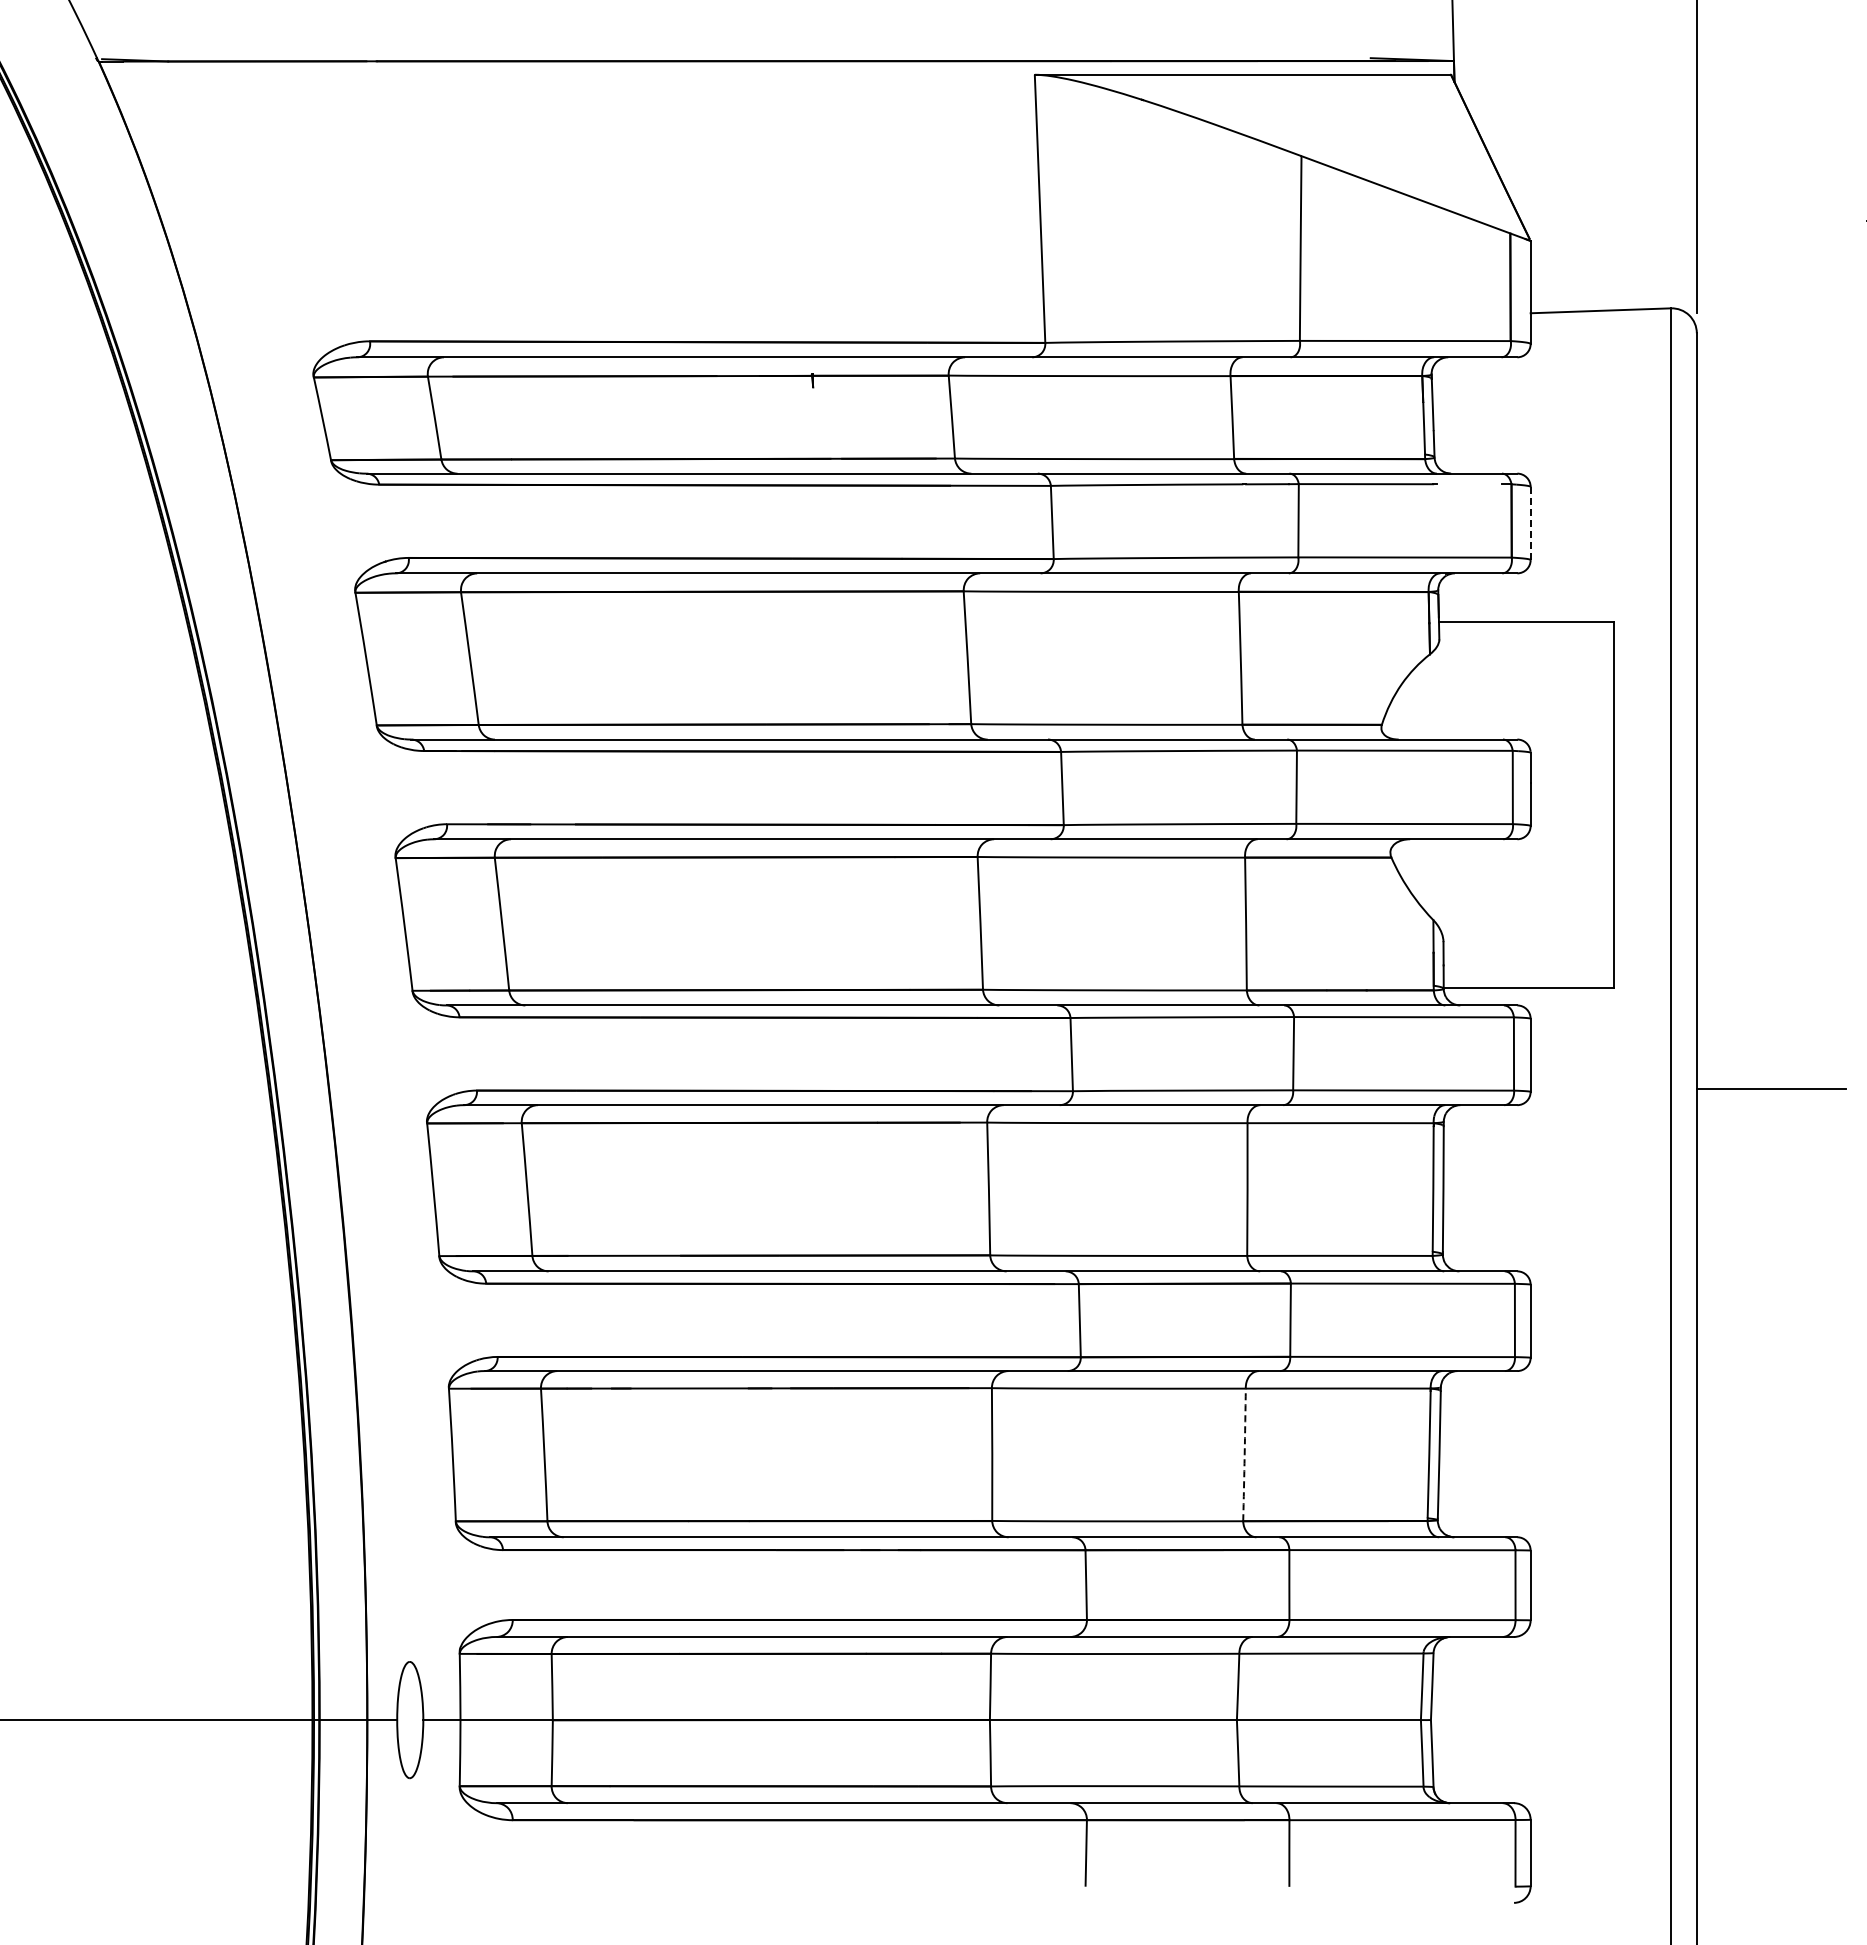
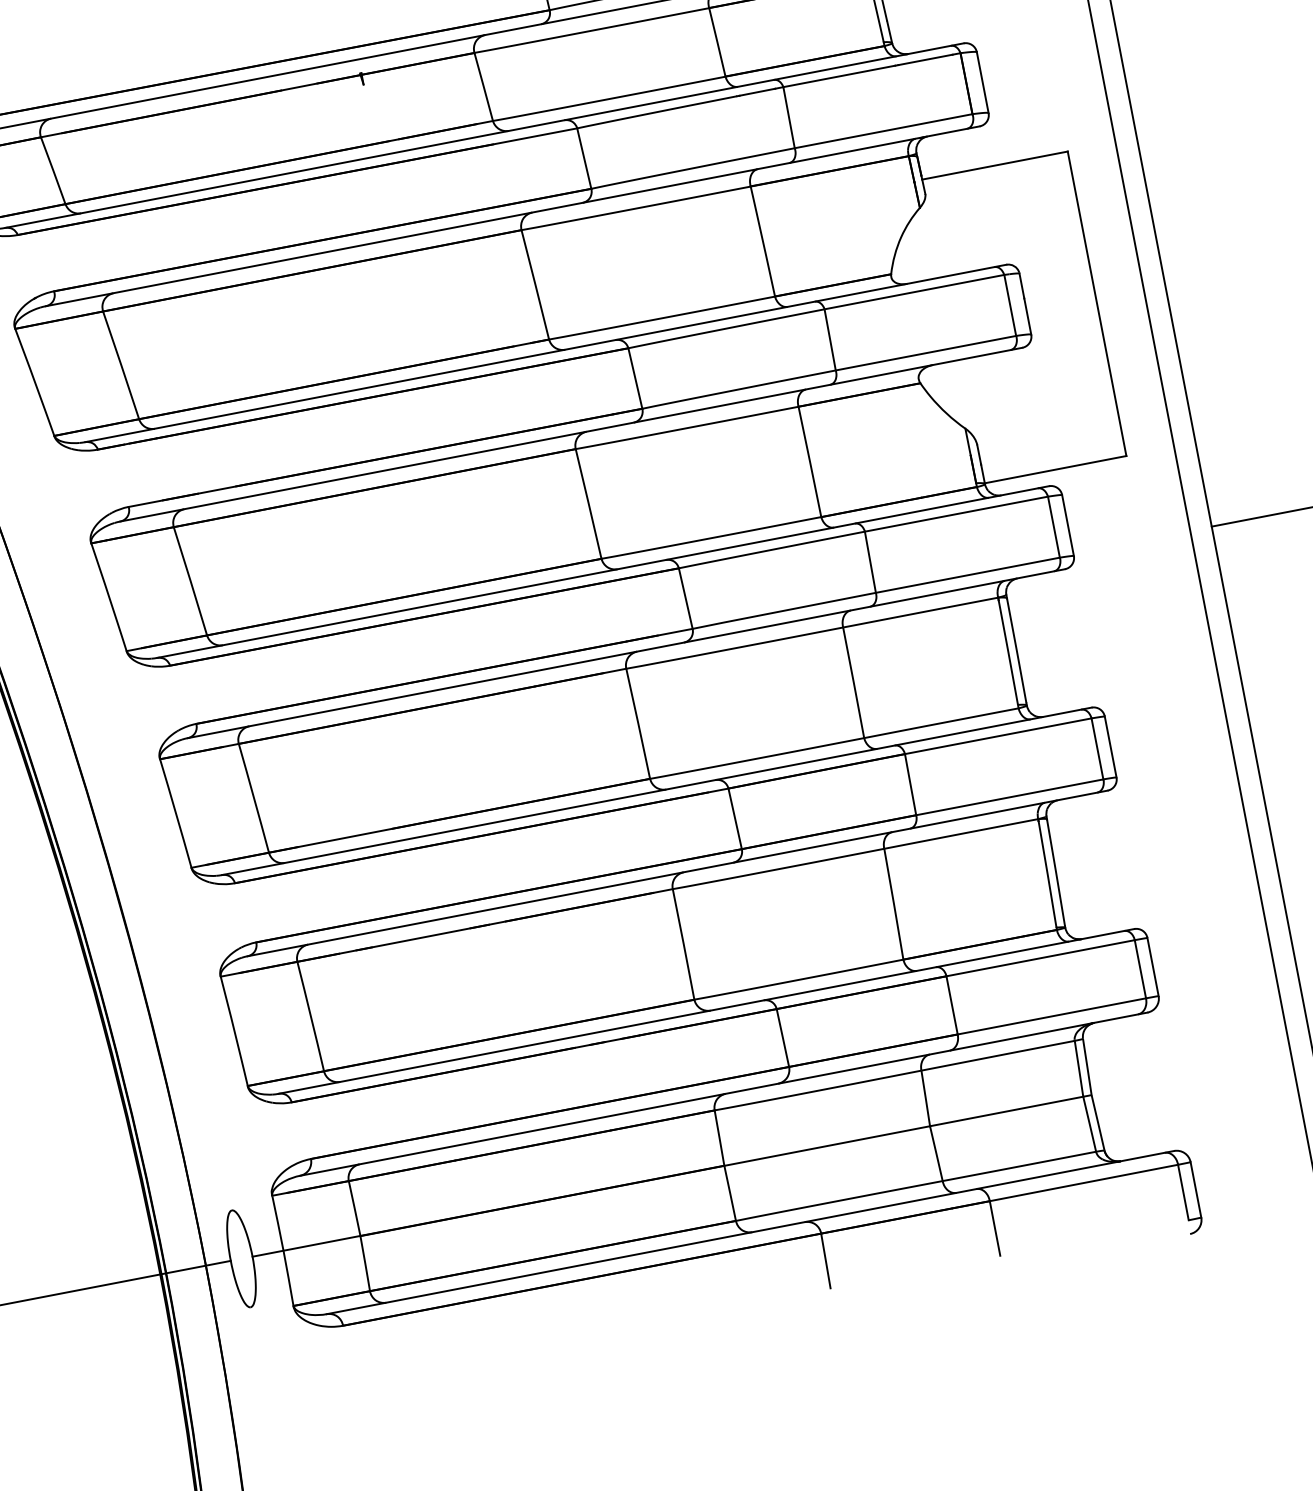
line: (1469, 484) -> (925, 60), added
line: (1530, 523) -> (982, 82), dashed -> solid
arc: (1244, 1454) -> (893, 903), dashed -> solid

